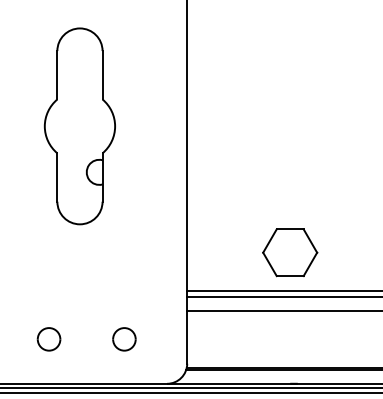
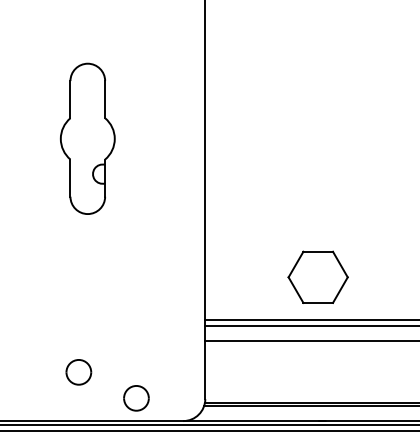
part: (79, 126) -> (87, 138), size x0.7
part: (48, 339) -> (78, 372), moved
part: (124, 339) -> (136, 398), moved

